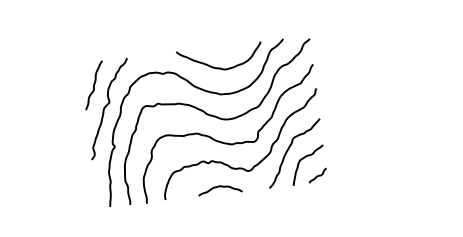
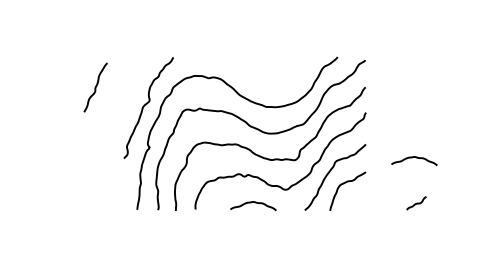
curve: (218, 67) -> (267, 78), removed
curve: (93, 85) -> (95, 87), moved
curve: (365, 126) -> (412, 158), added
curve: (317, 175) -> (416, 203), moved

